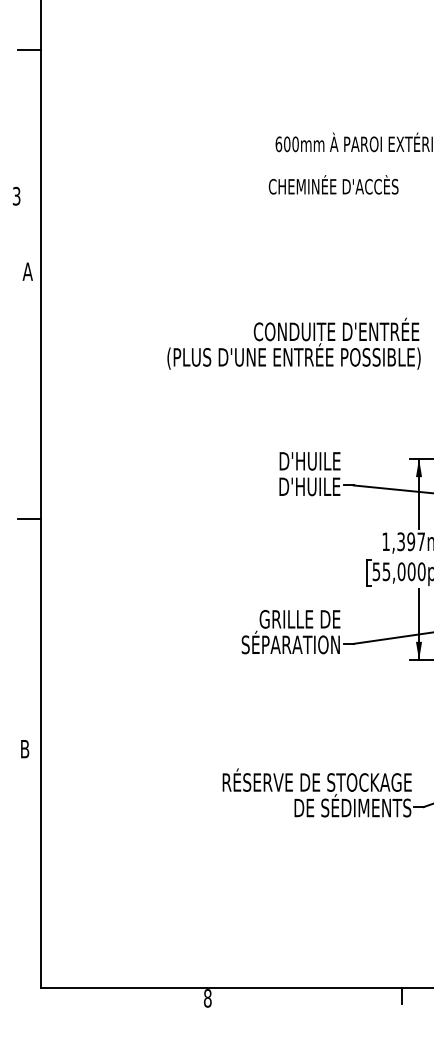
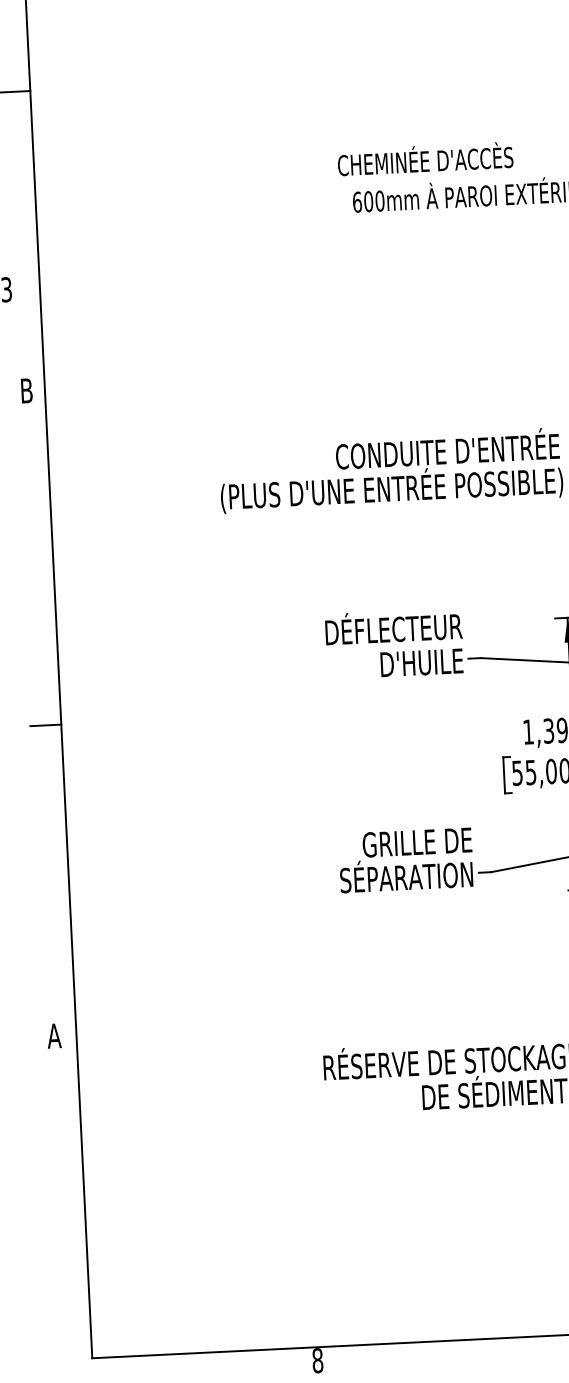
text: (333, 184) -> (425, 158), moved
text: (27, 271) -> (26, 390), A -> B
text: (289, 458) -> (392, 625), D'HUILE -> DÉFLECTEUR
text: (24, 749) -> (53, 1036), B -> A

